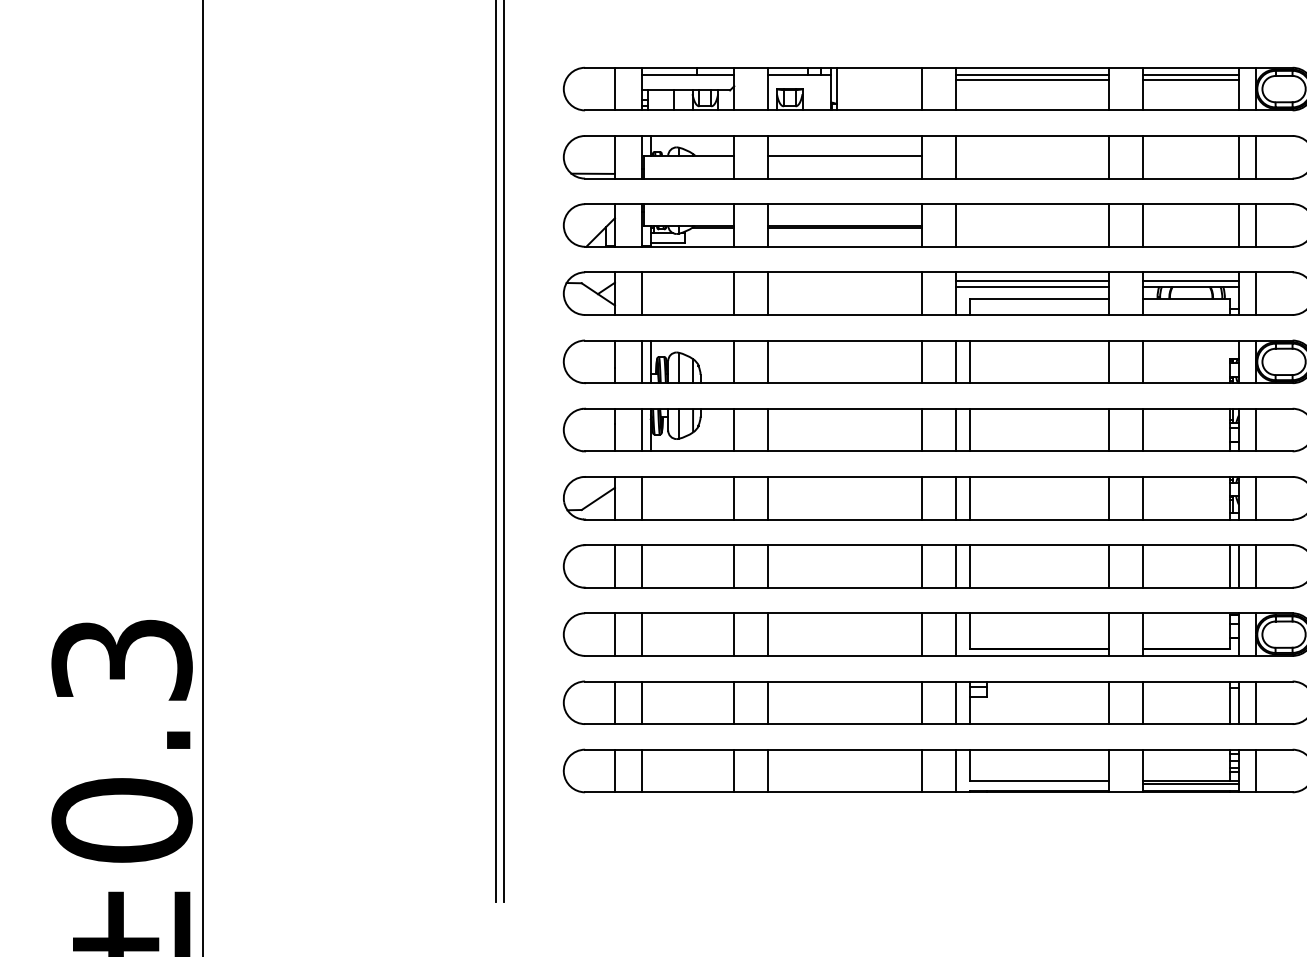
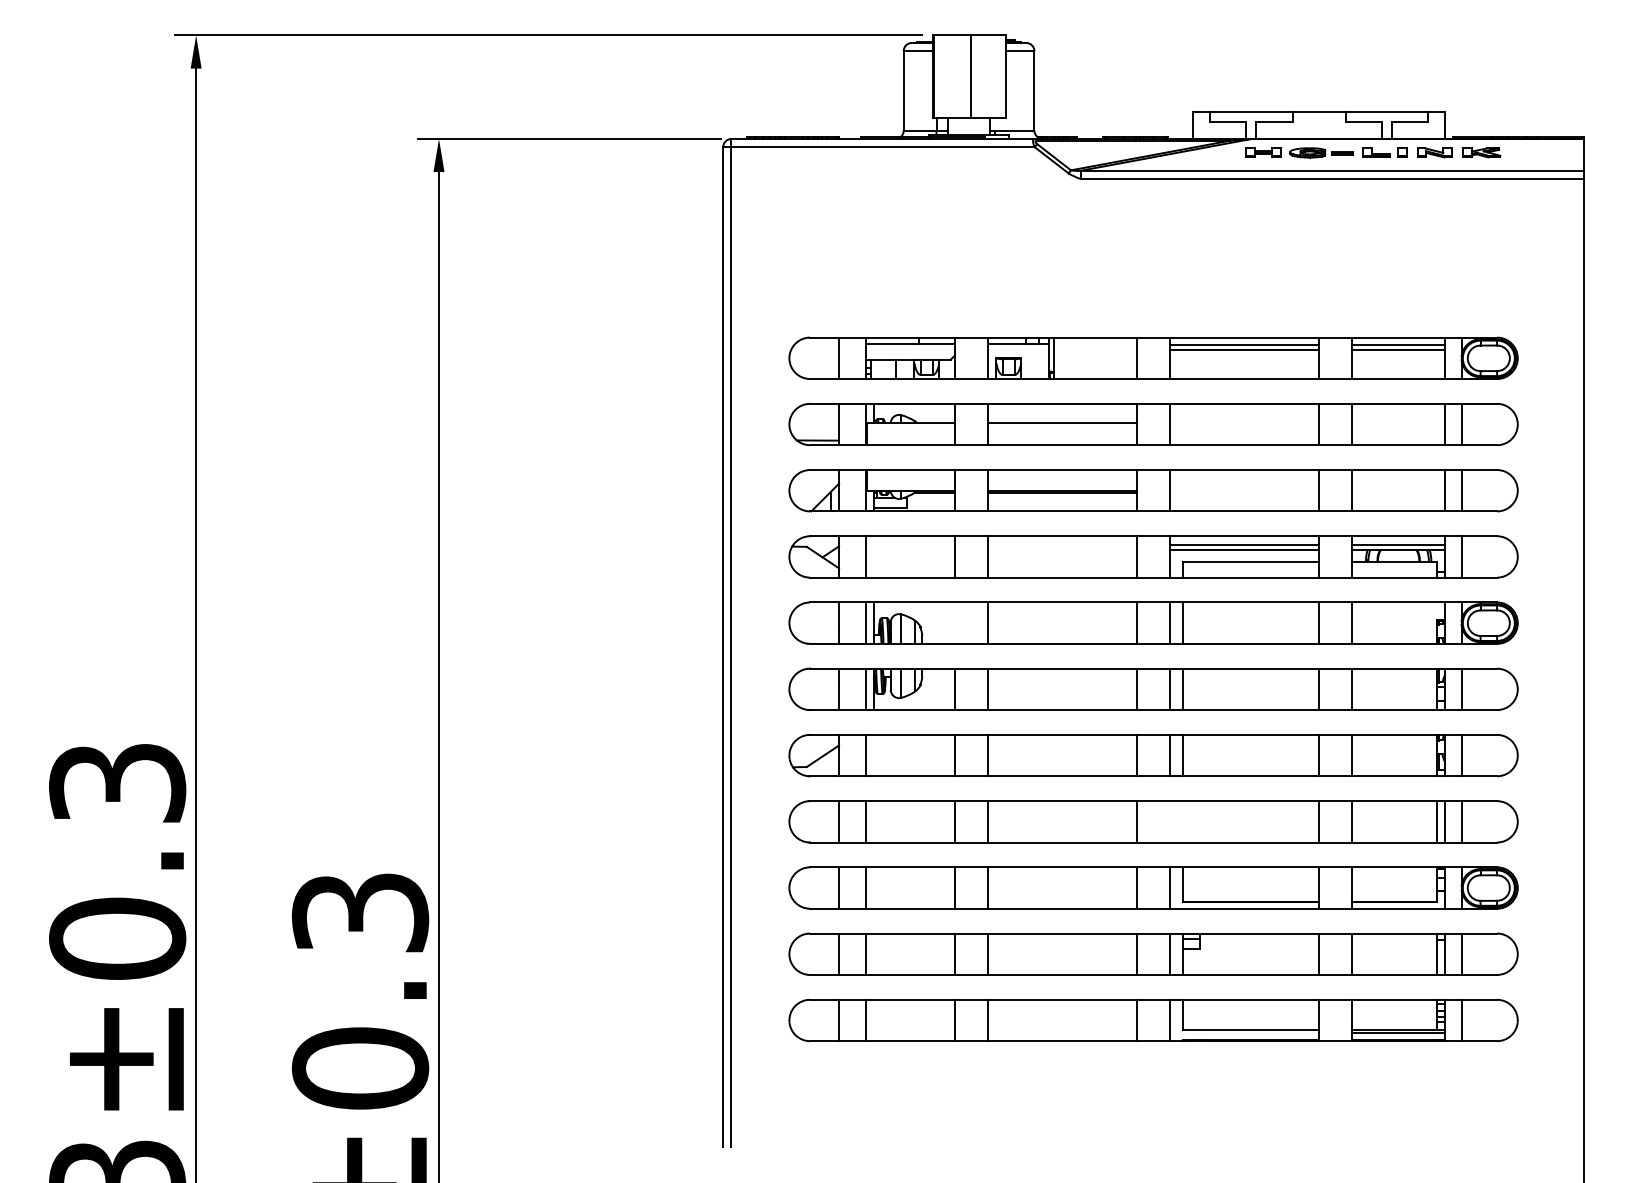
line: (733, 361) -> (954, 622), removed
line: (956, 566) -> (1170, 821), removed
line: (969, 566) -> (1183, 821), removed

